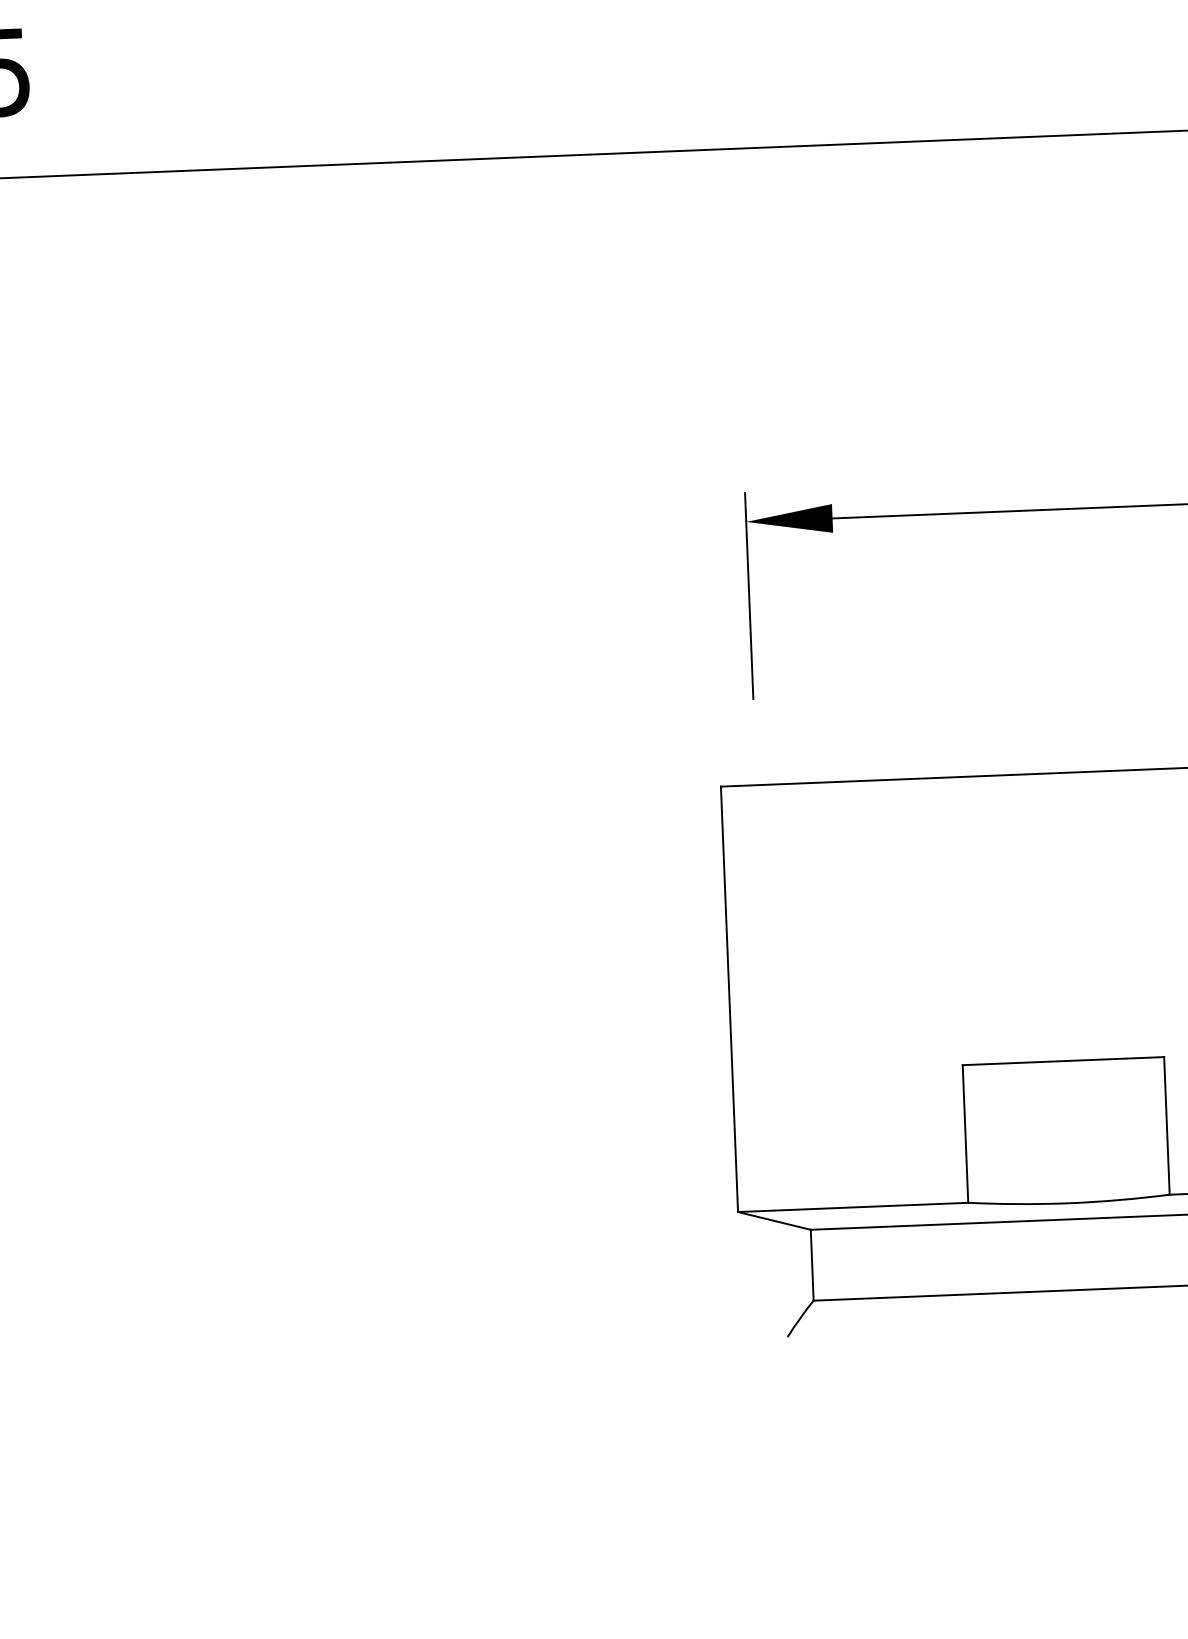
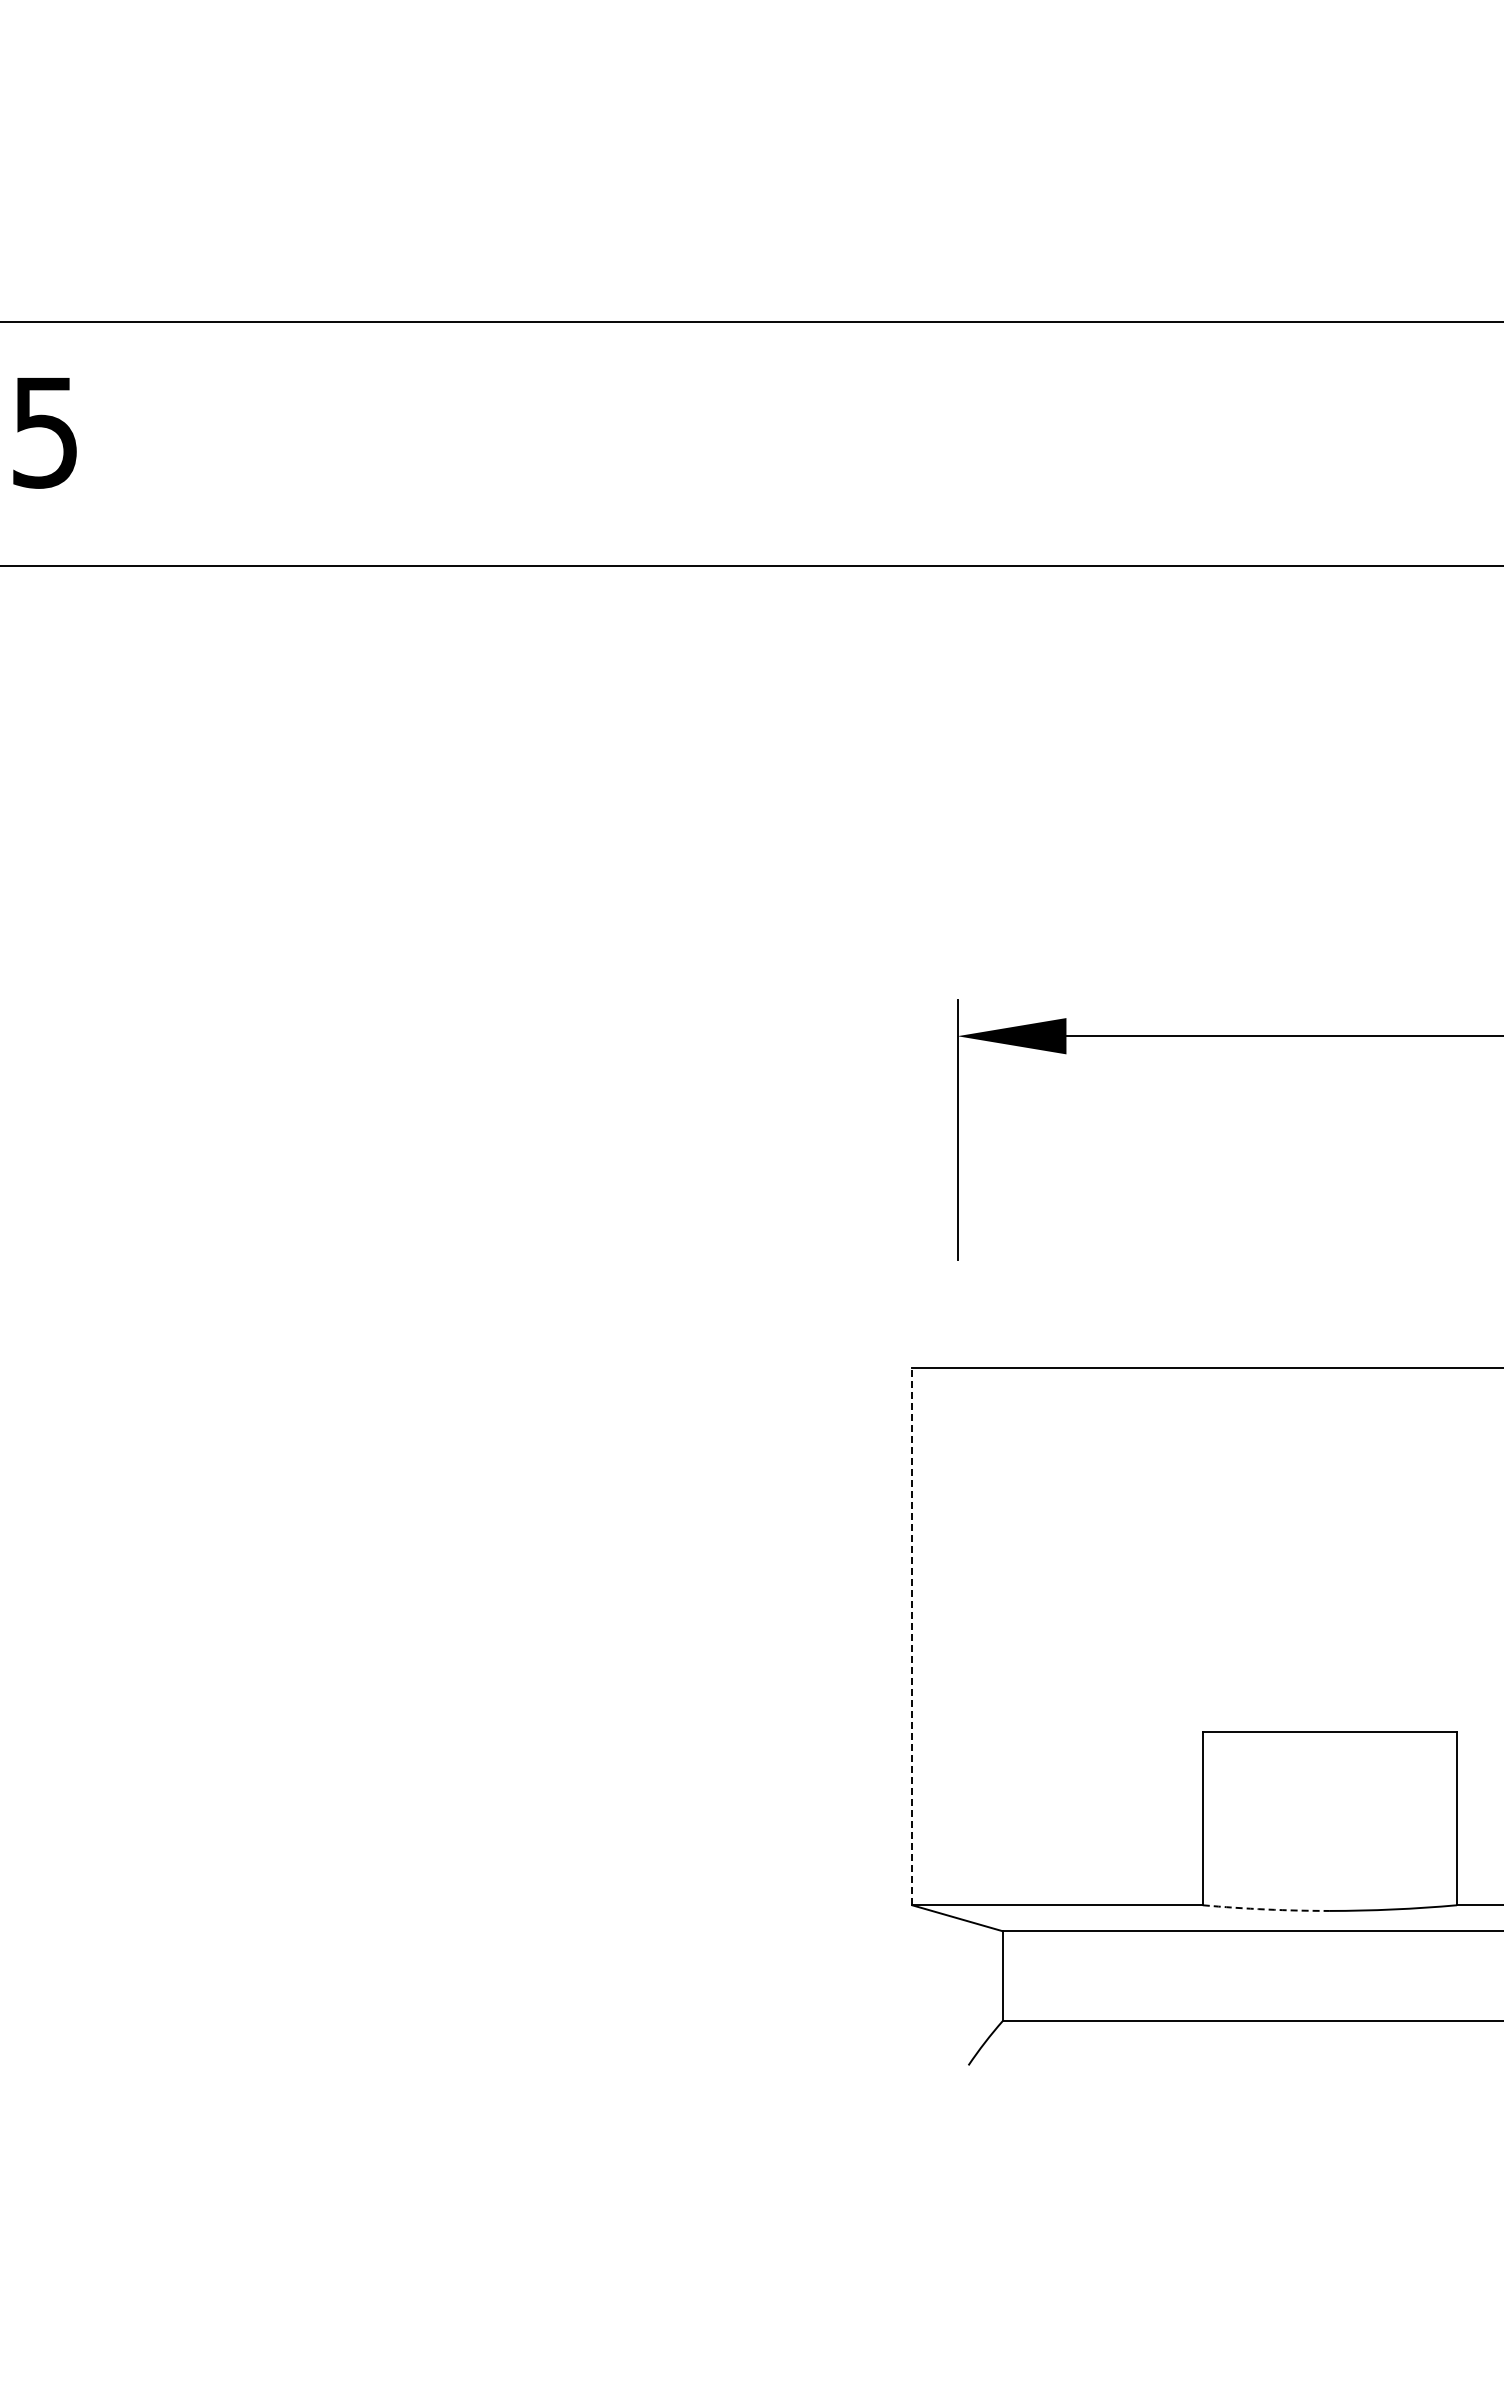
line: (729, 999) -> (912, 1636), solid -> dashed
arc: (1018, 1204) -> (1266, 1909), solid -> dashed

